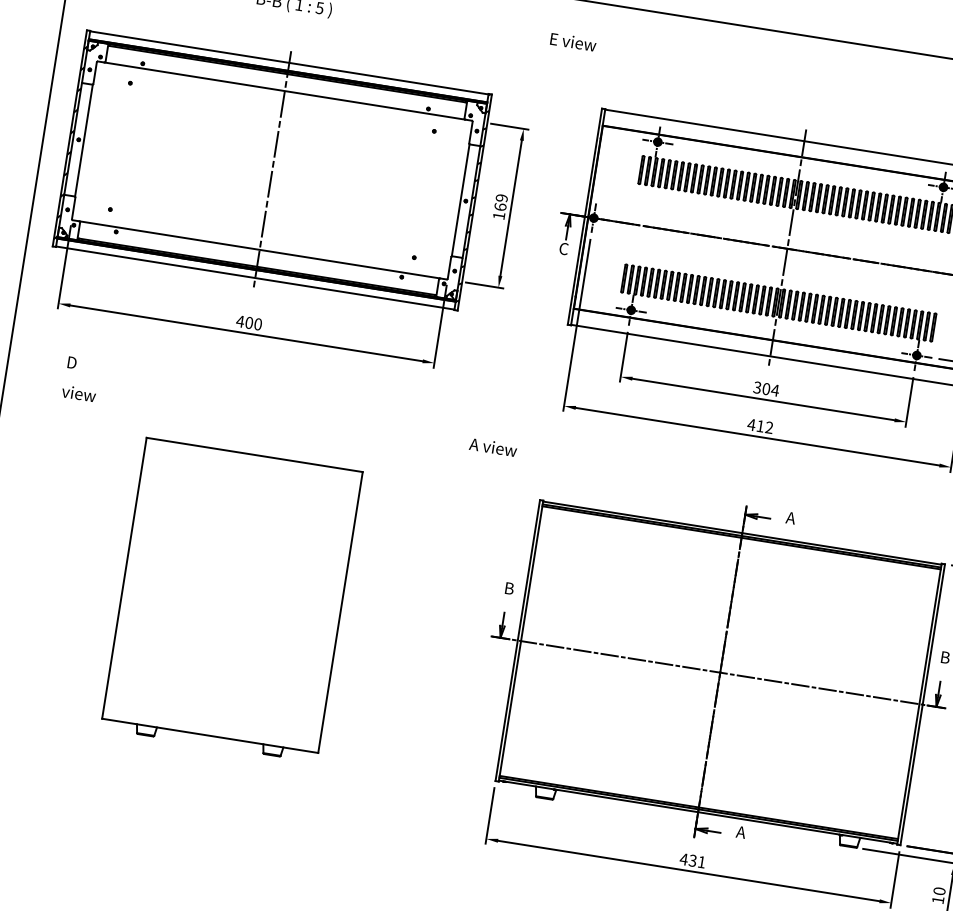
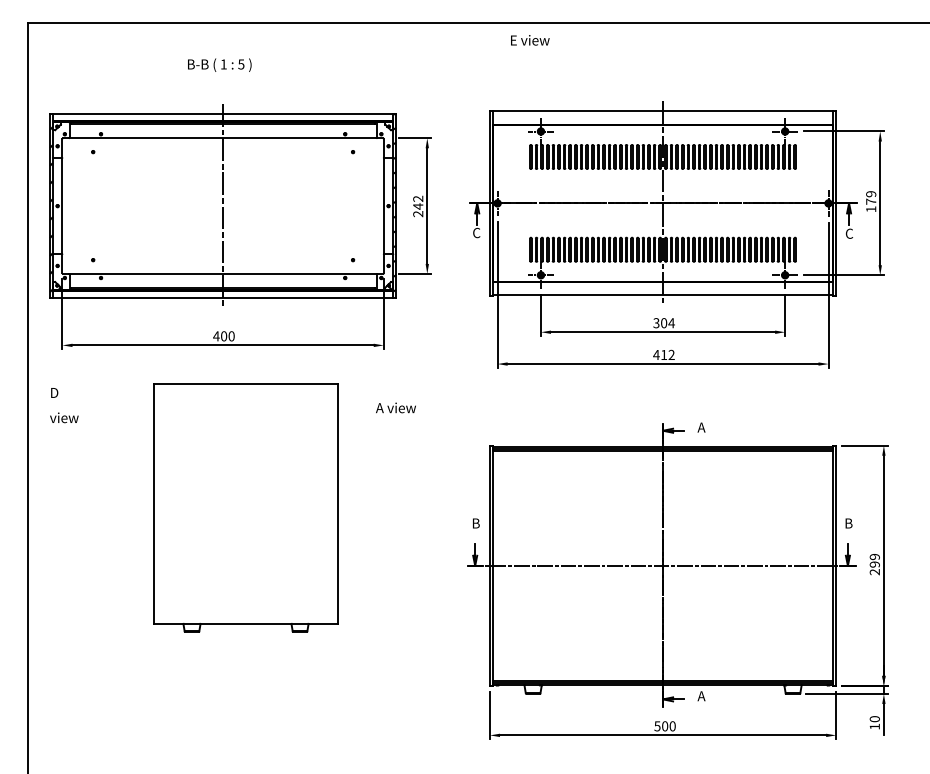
text: (573, 42) -> (530, 40), moved
text: (500, 207) -> (418, 206), 169 -> 242
text: (81, 379) -> (64, 405), moved
text: (492, 446) -> (395, 407), moved
part: (231, 599) -> (245, 507), moved
text: (692, 860) -> (664, 726), 431 -> 500

